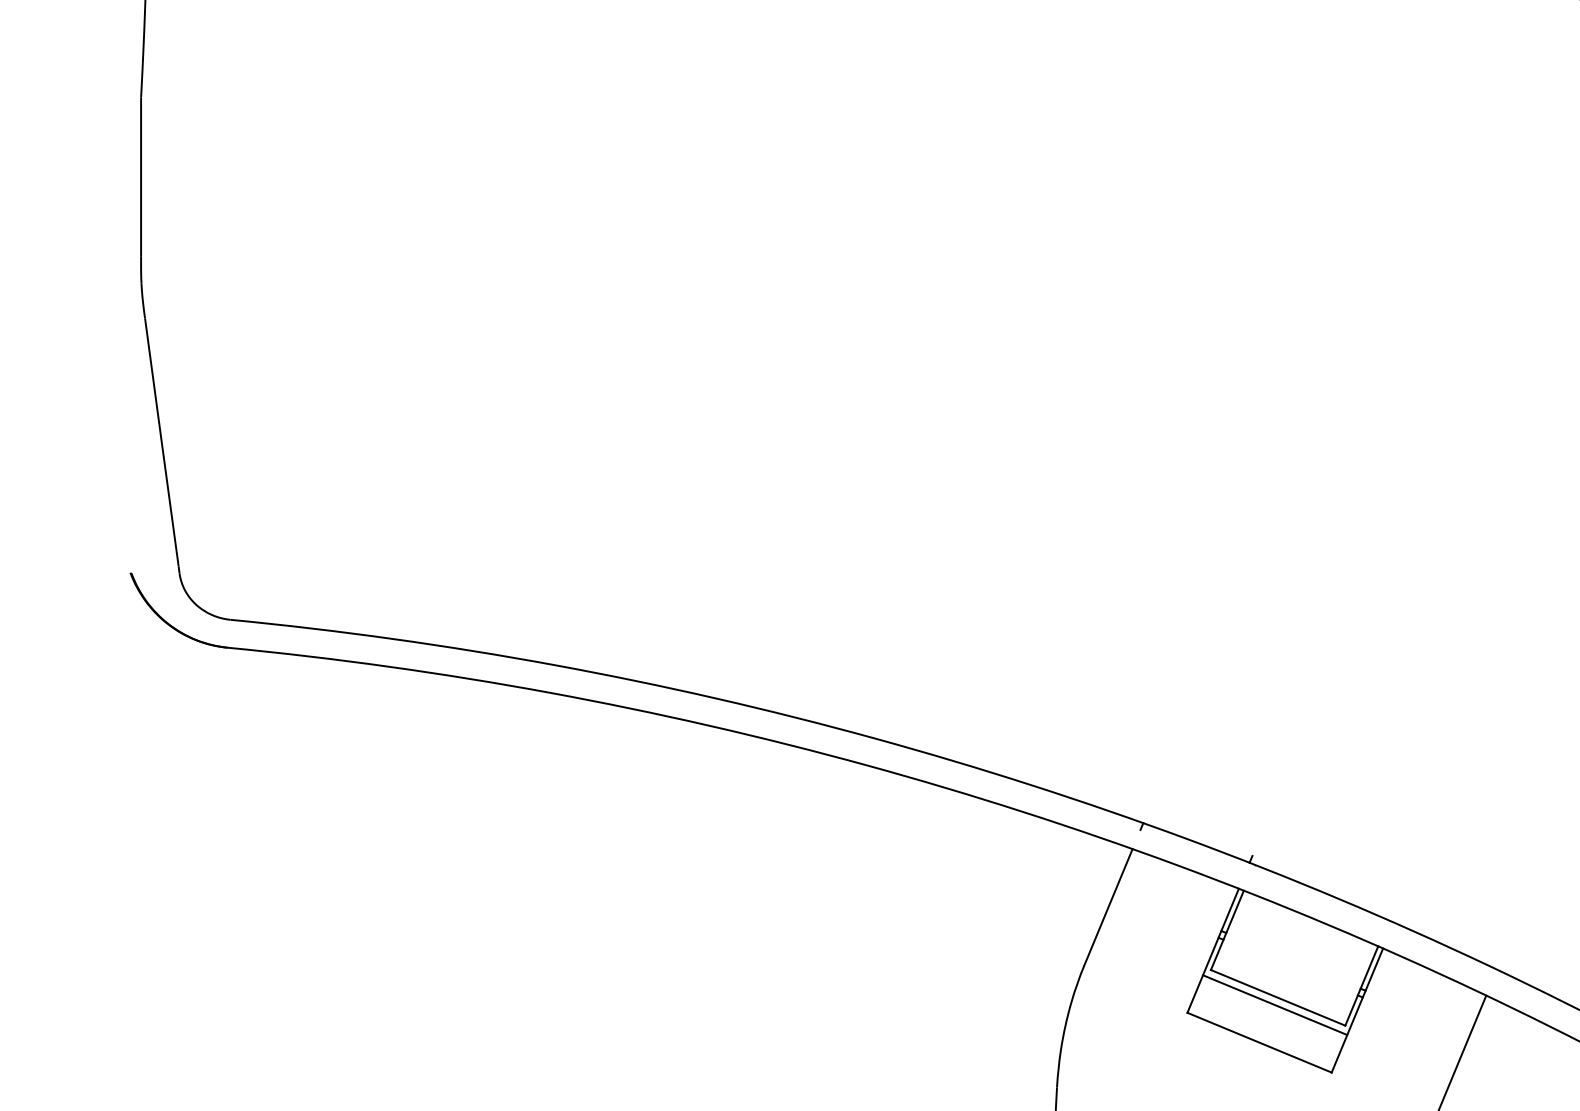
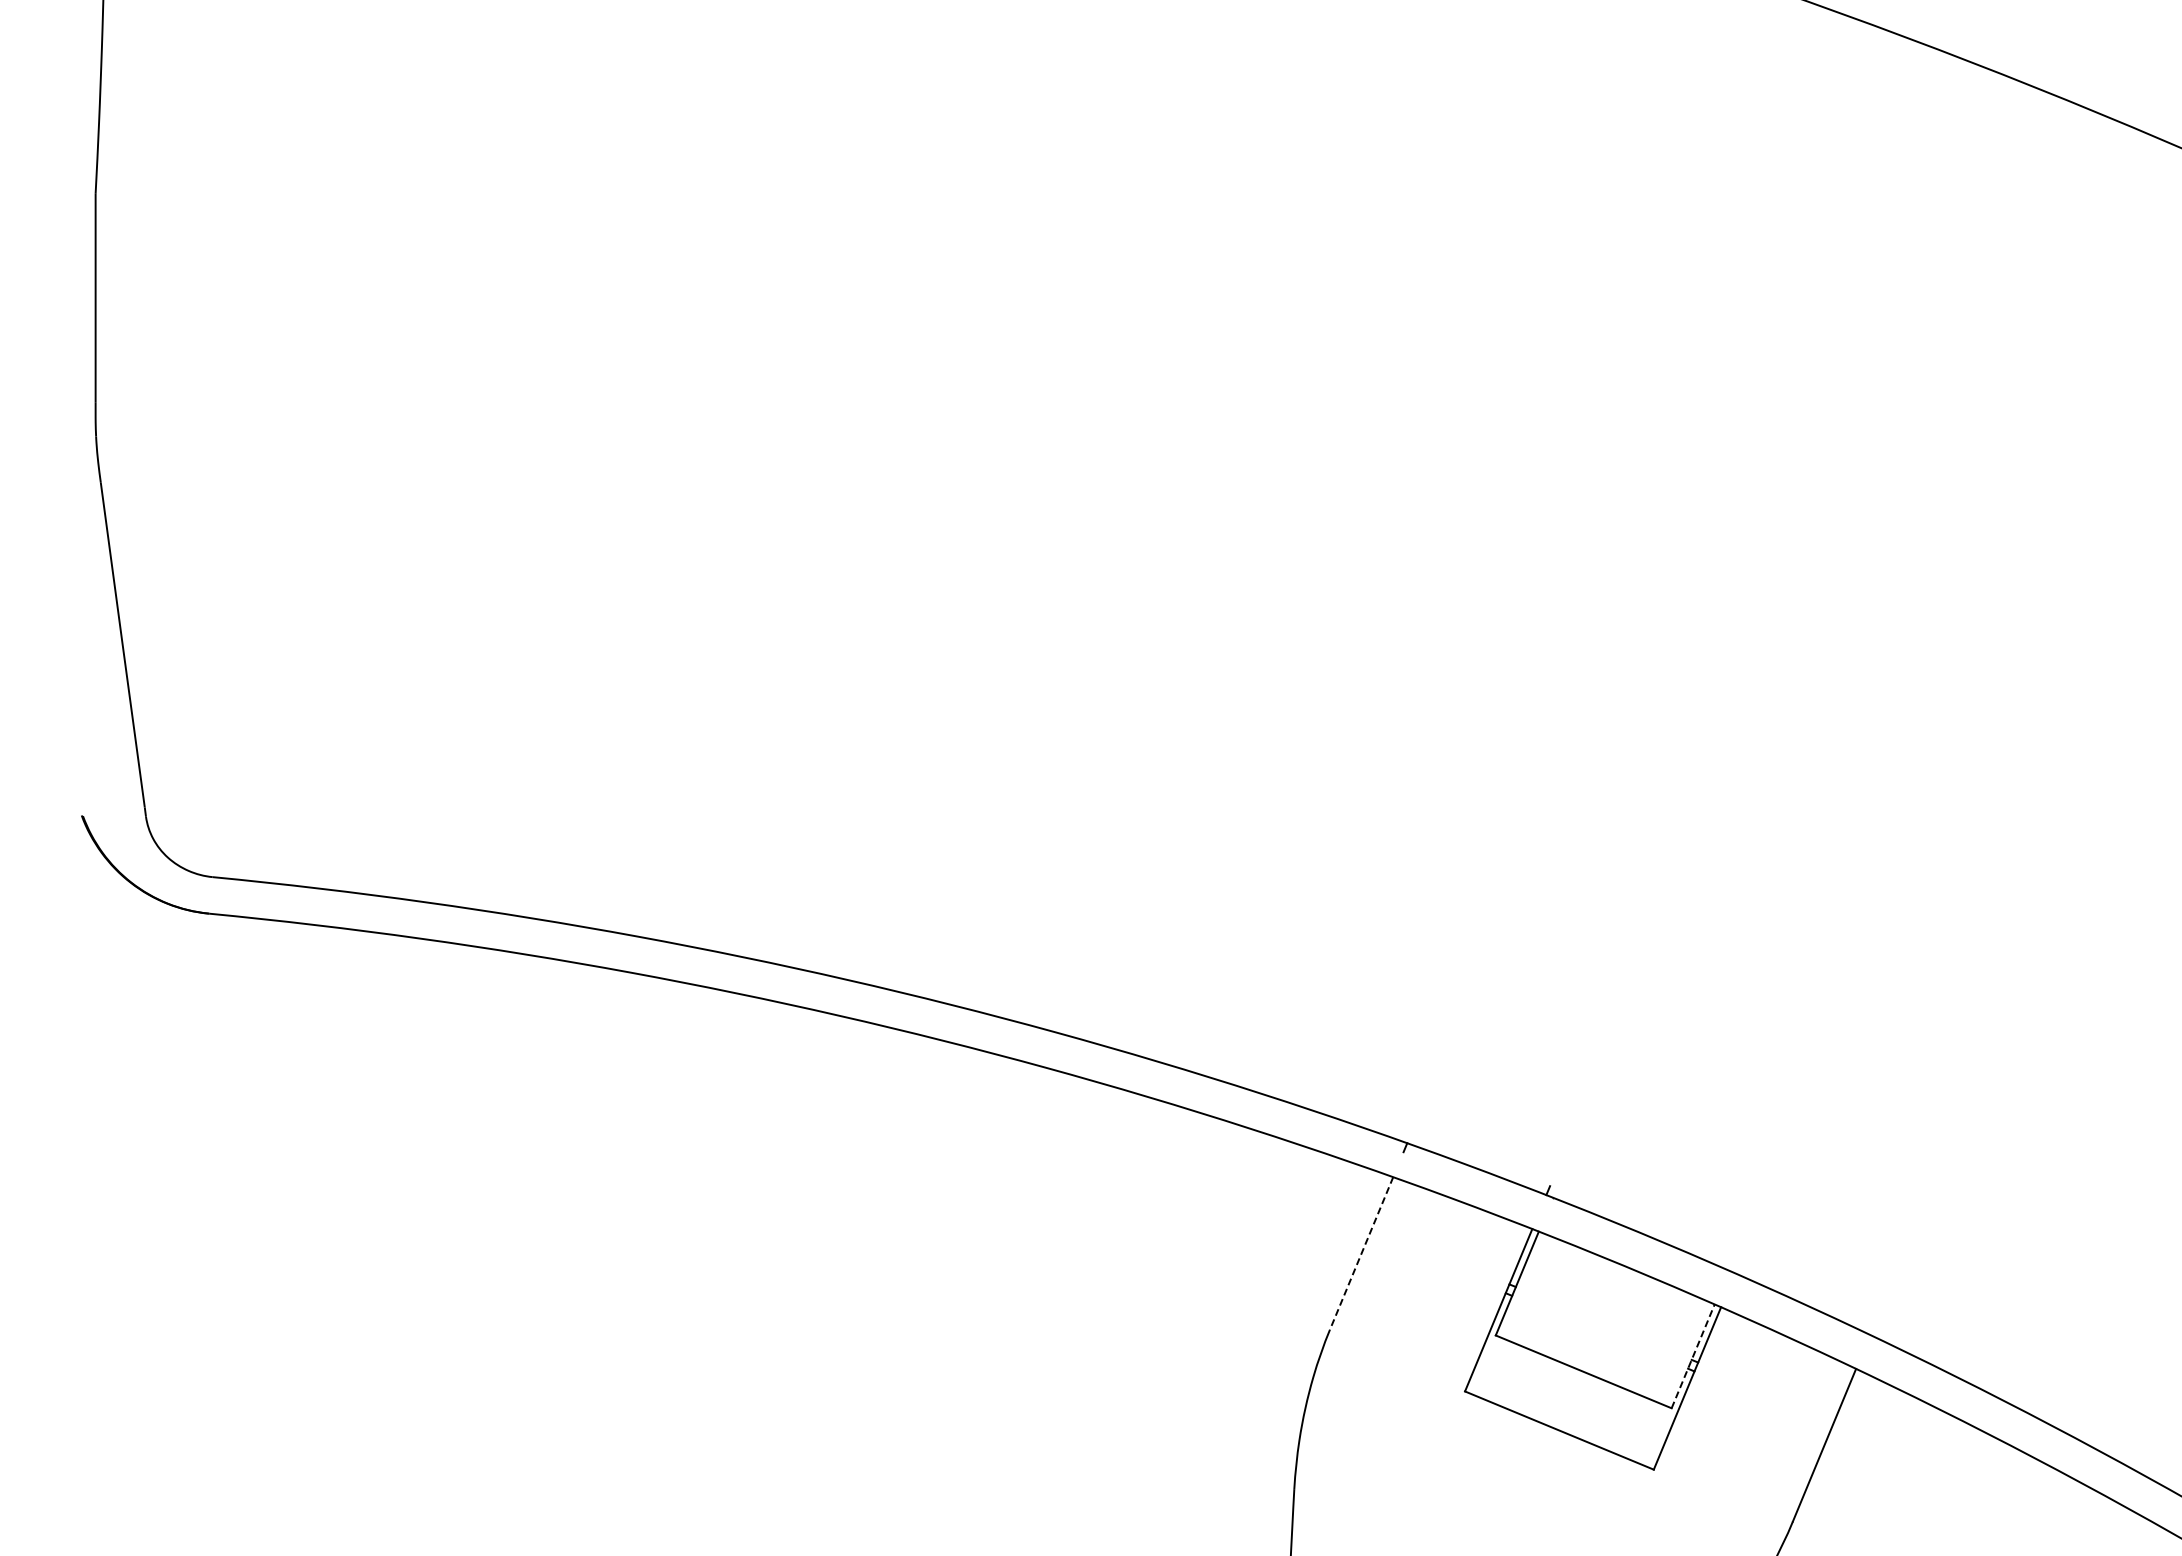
line: (1108, 907) -> (1361, 1253), solid -> dashed
line: (1362, 985) -> (1693, 1355), solid -> dashed
line: (1274, 1005) -> (1579, 1381), removed

